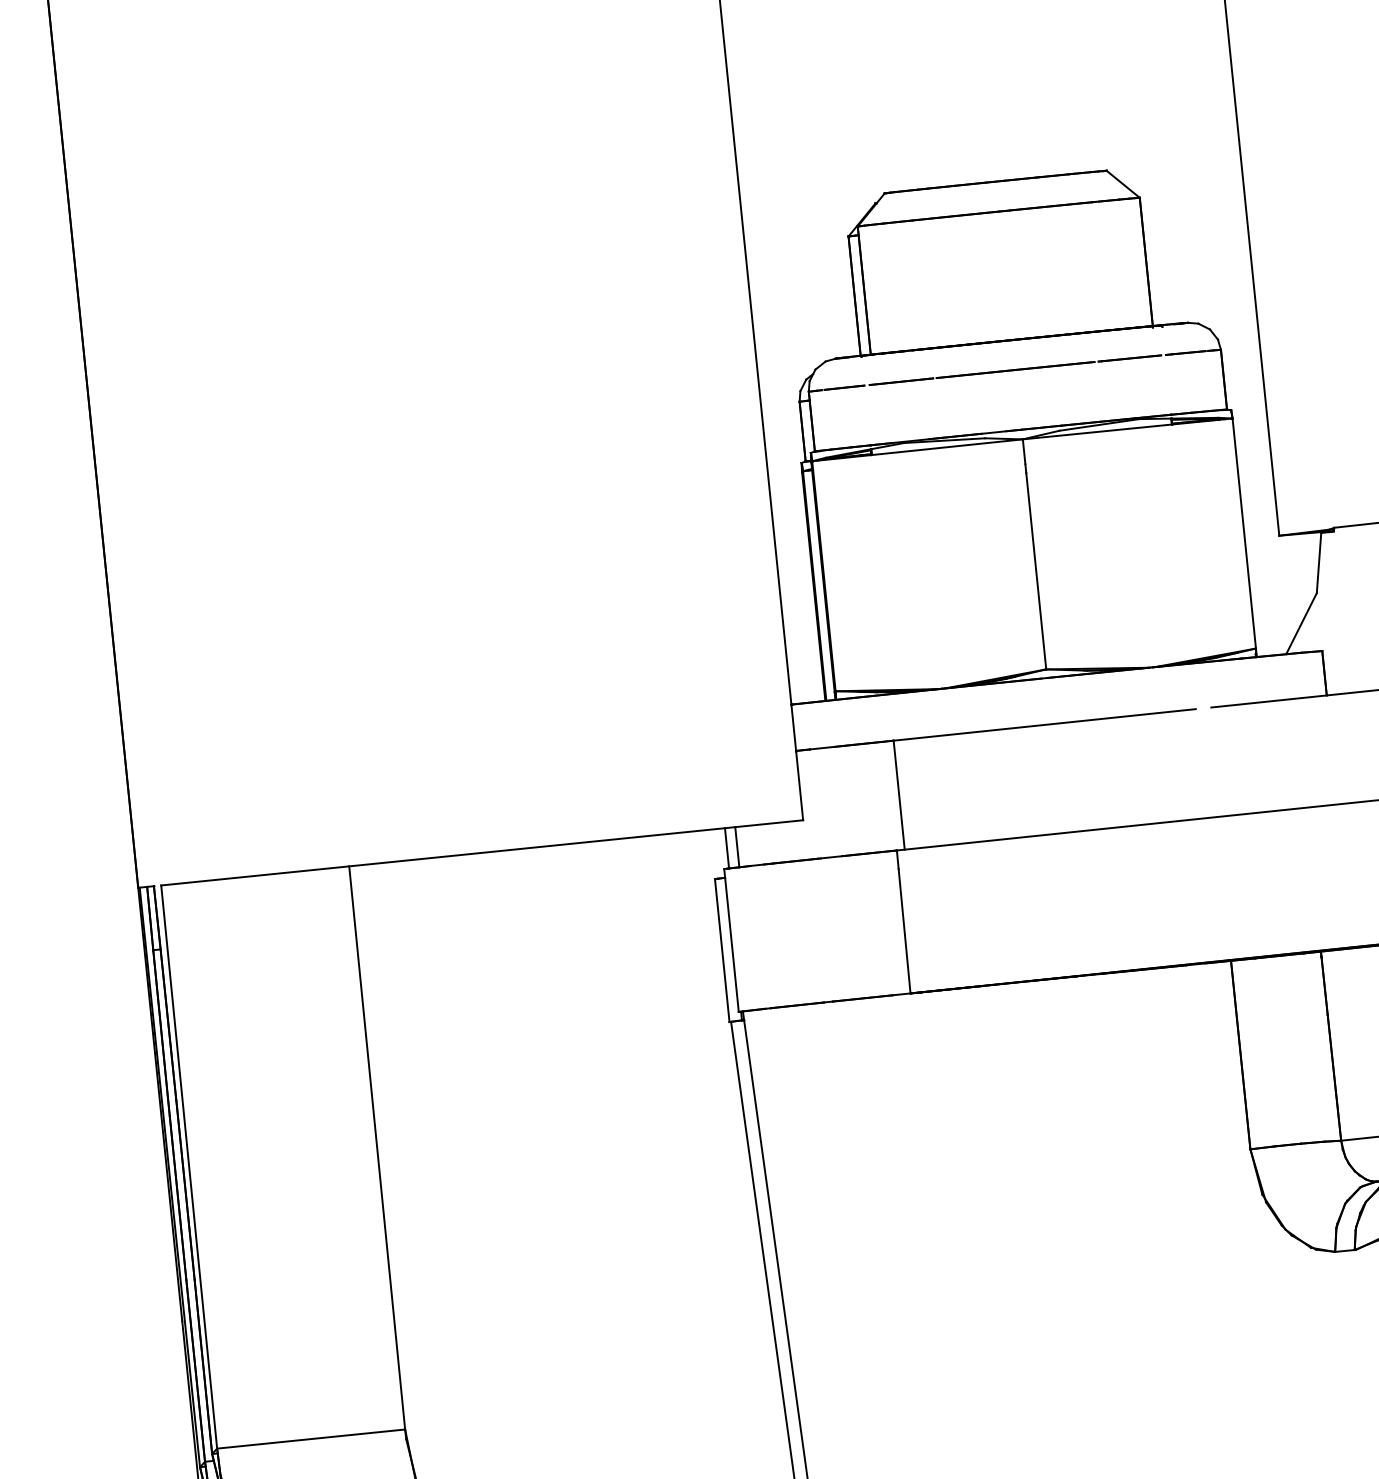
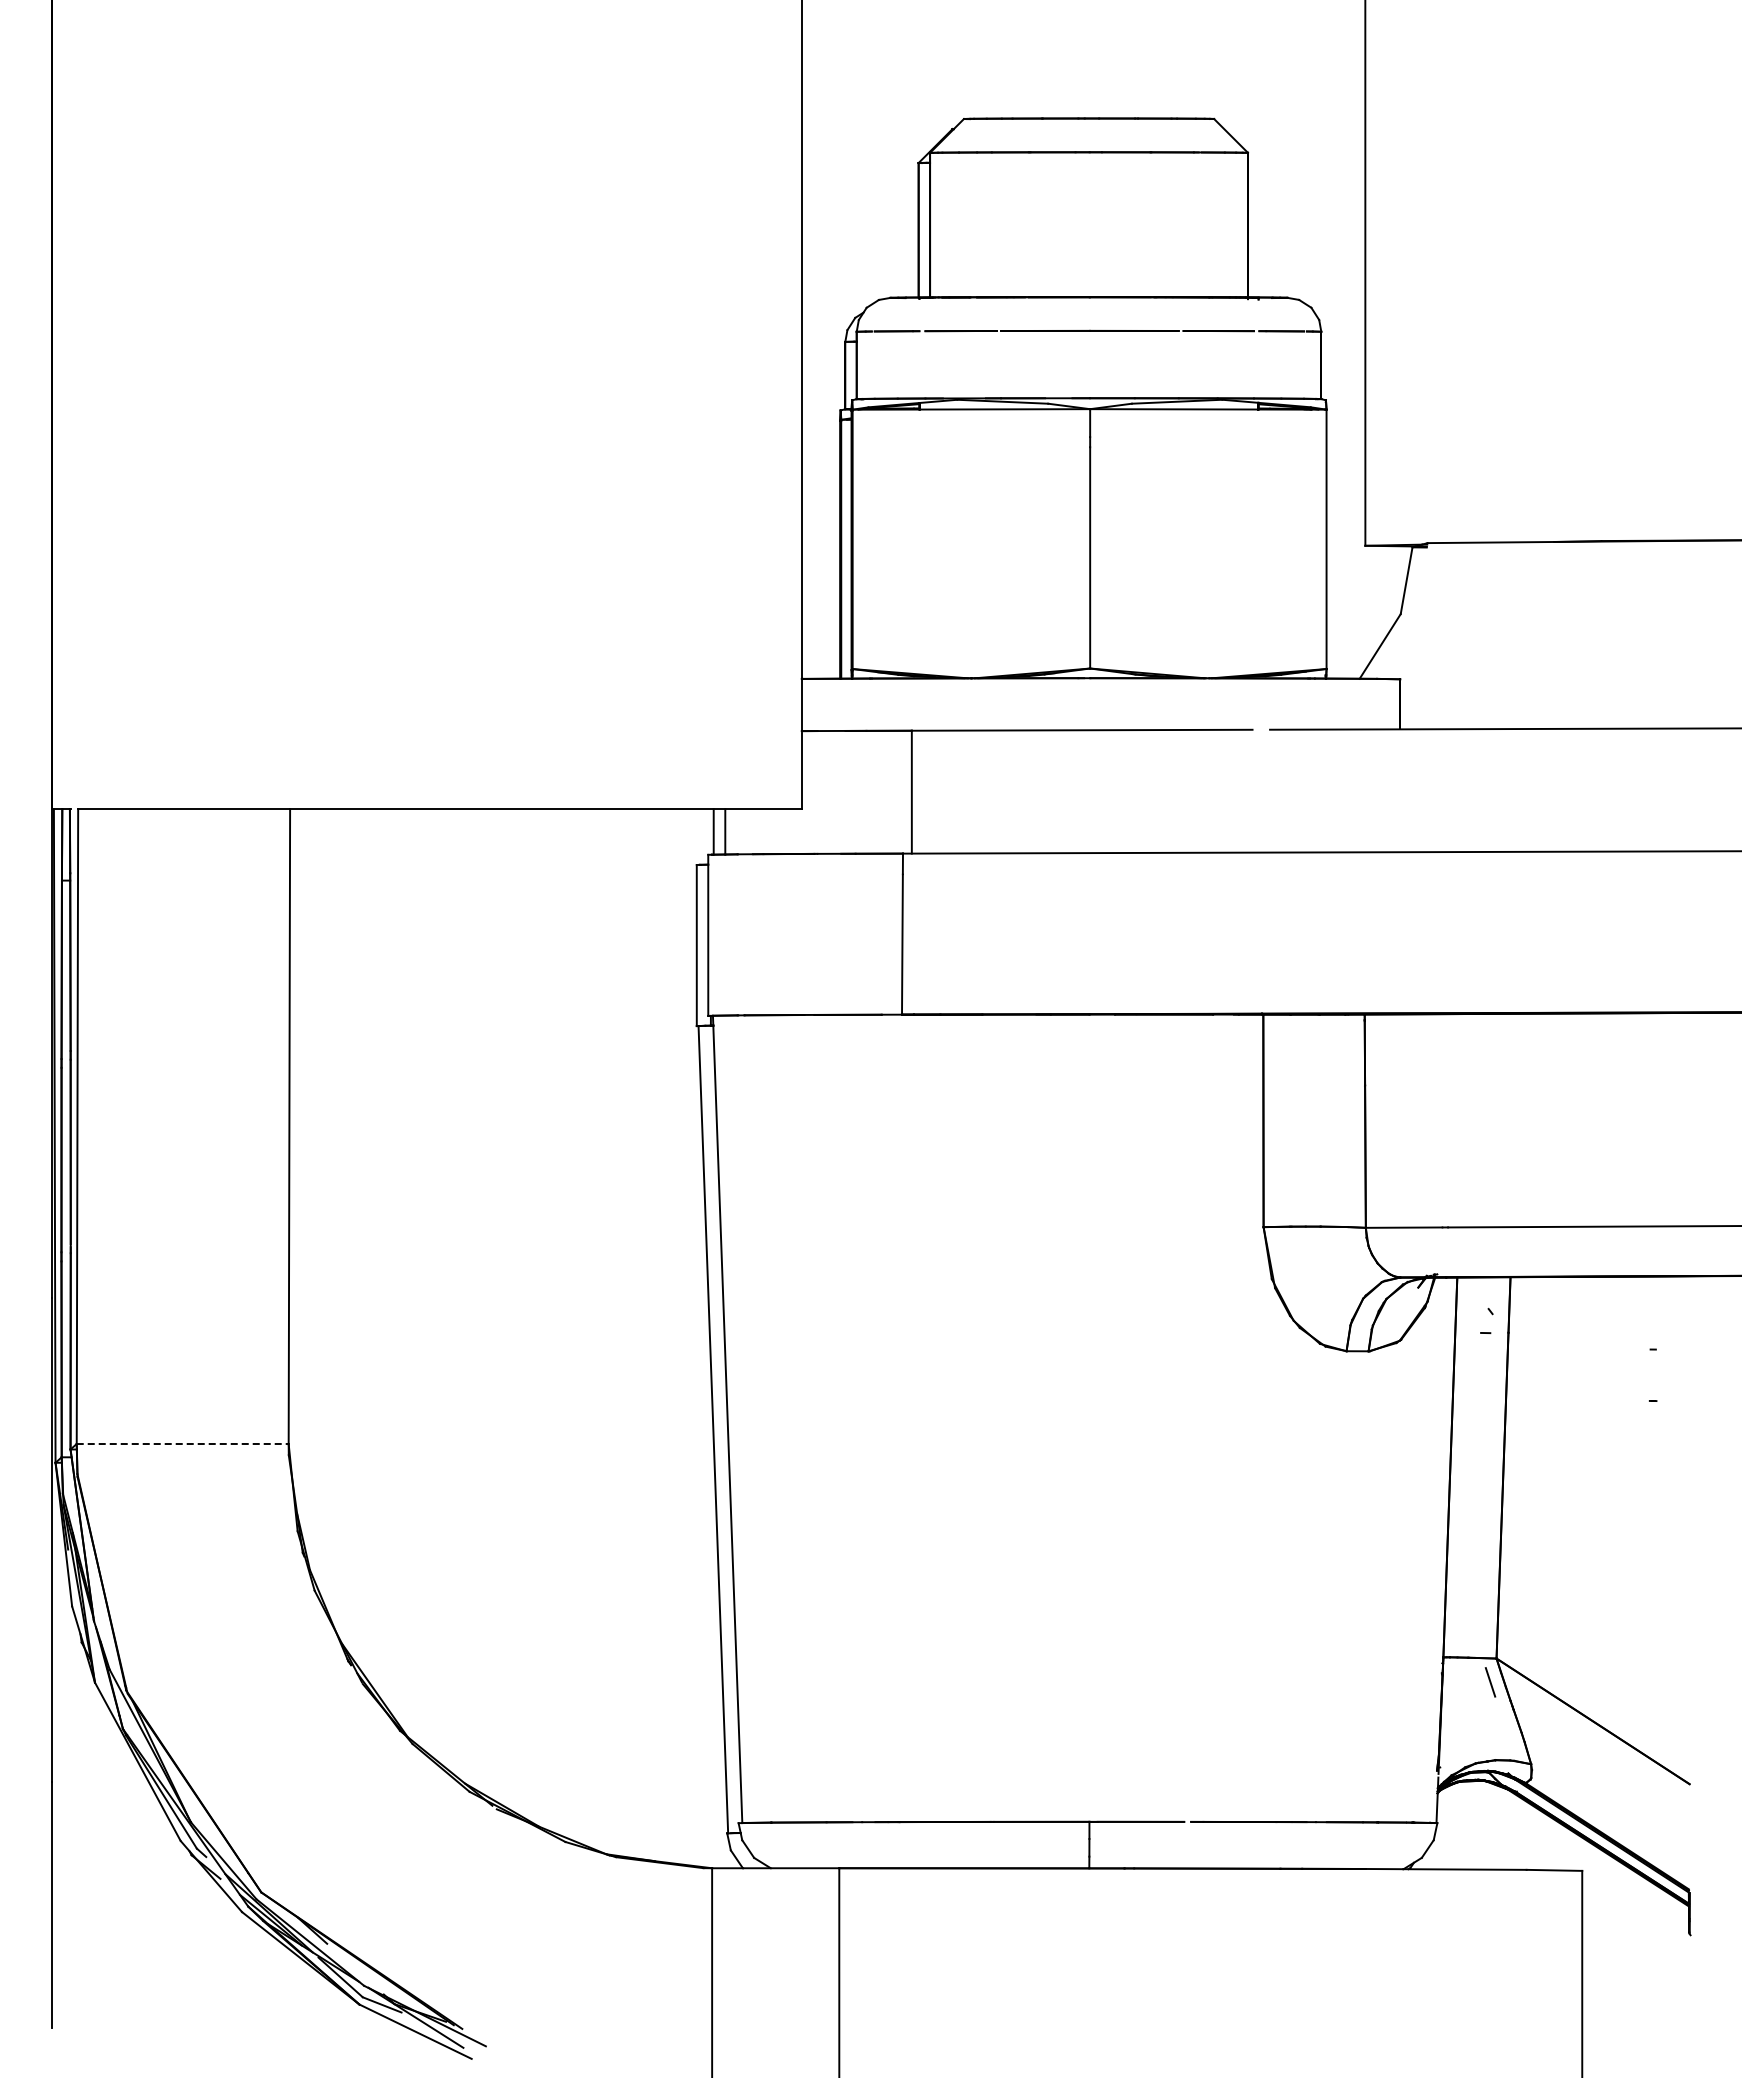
line: (311, 1439) -> (182, 1444), solid -> dashed

